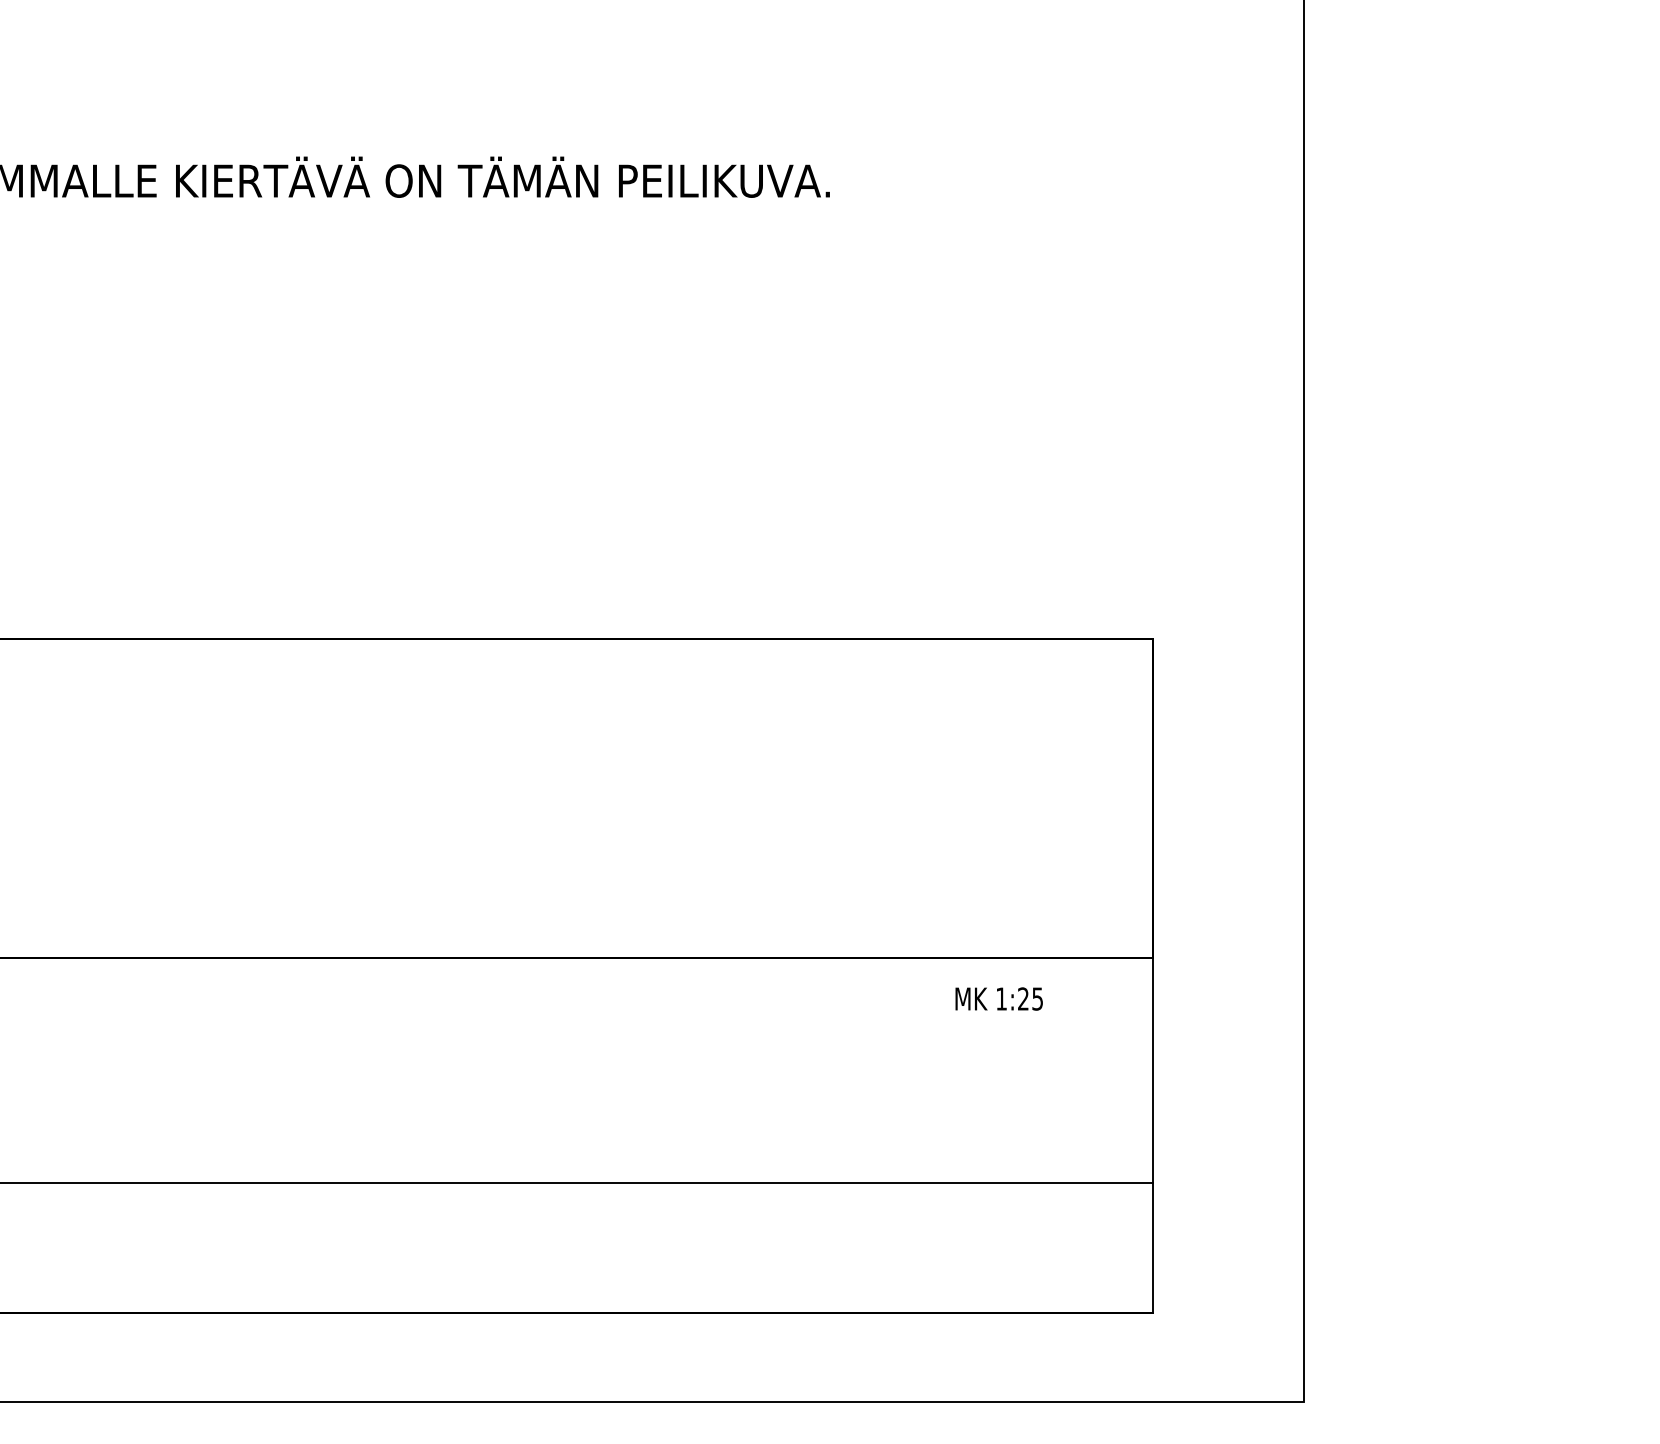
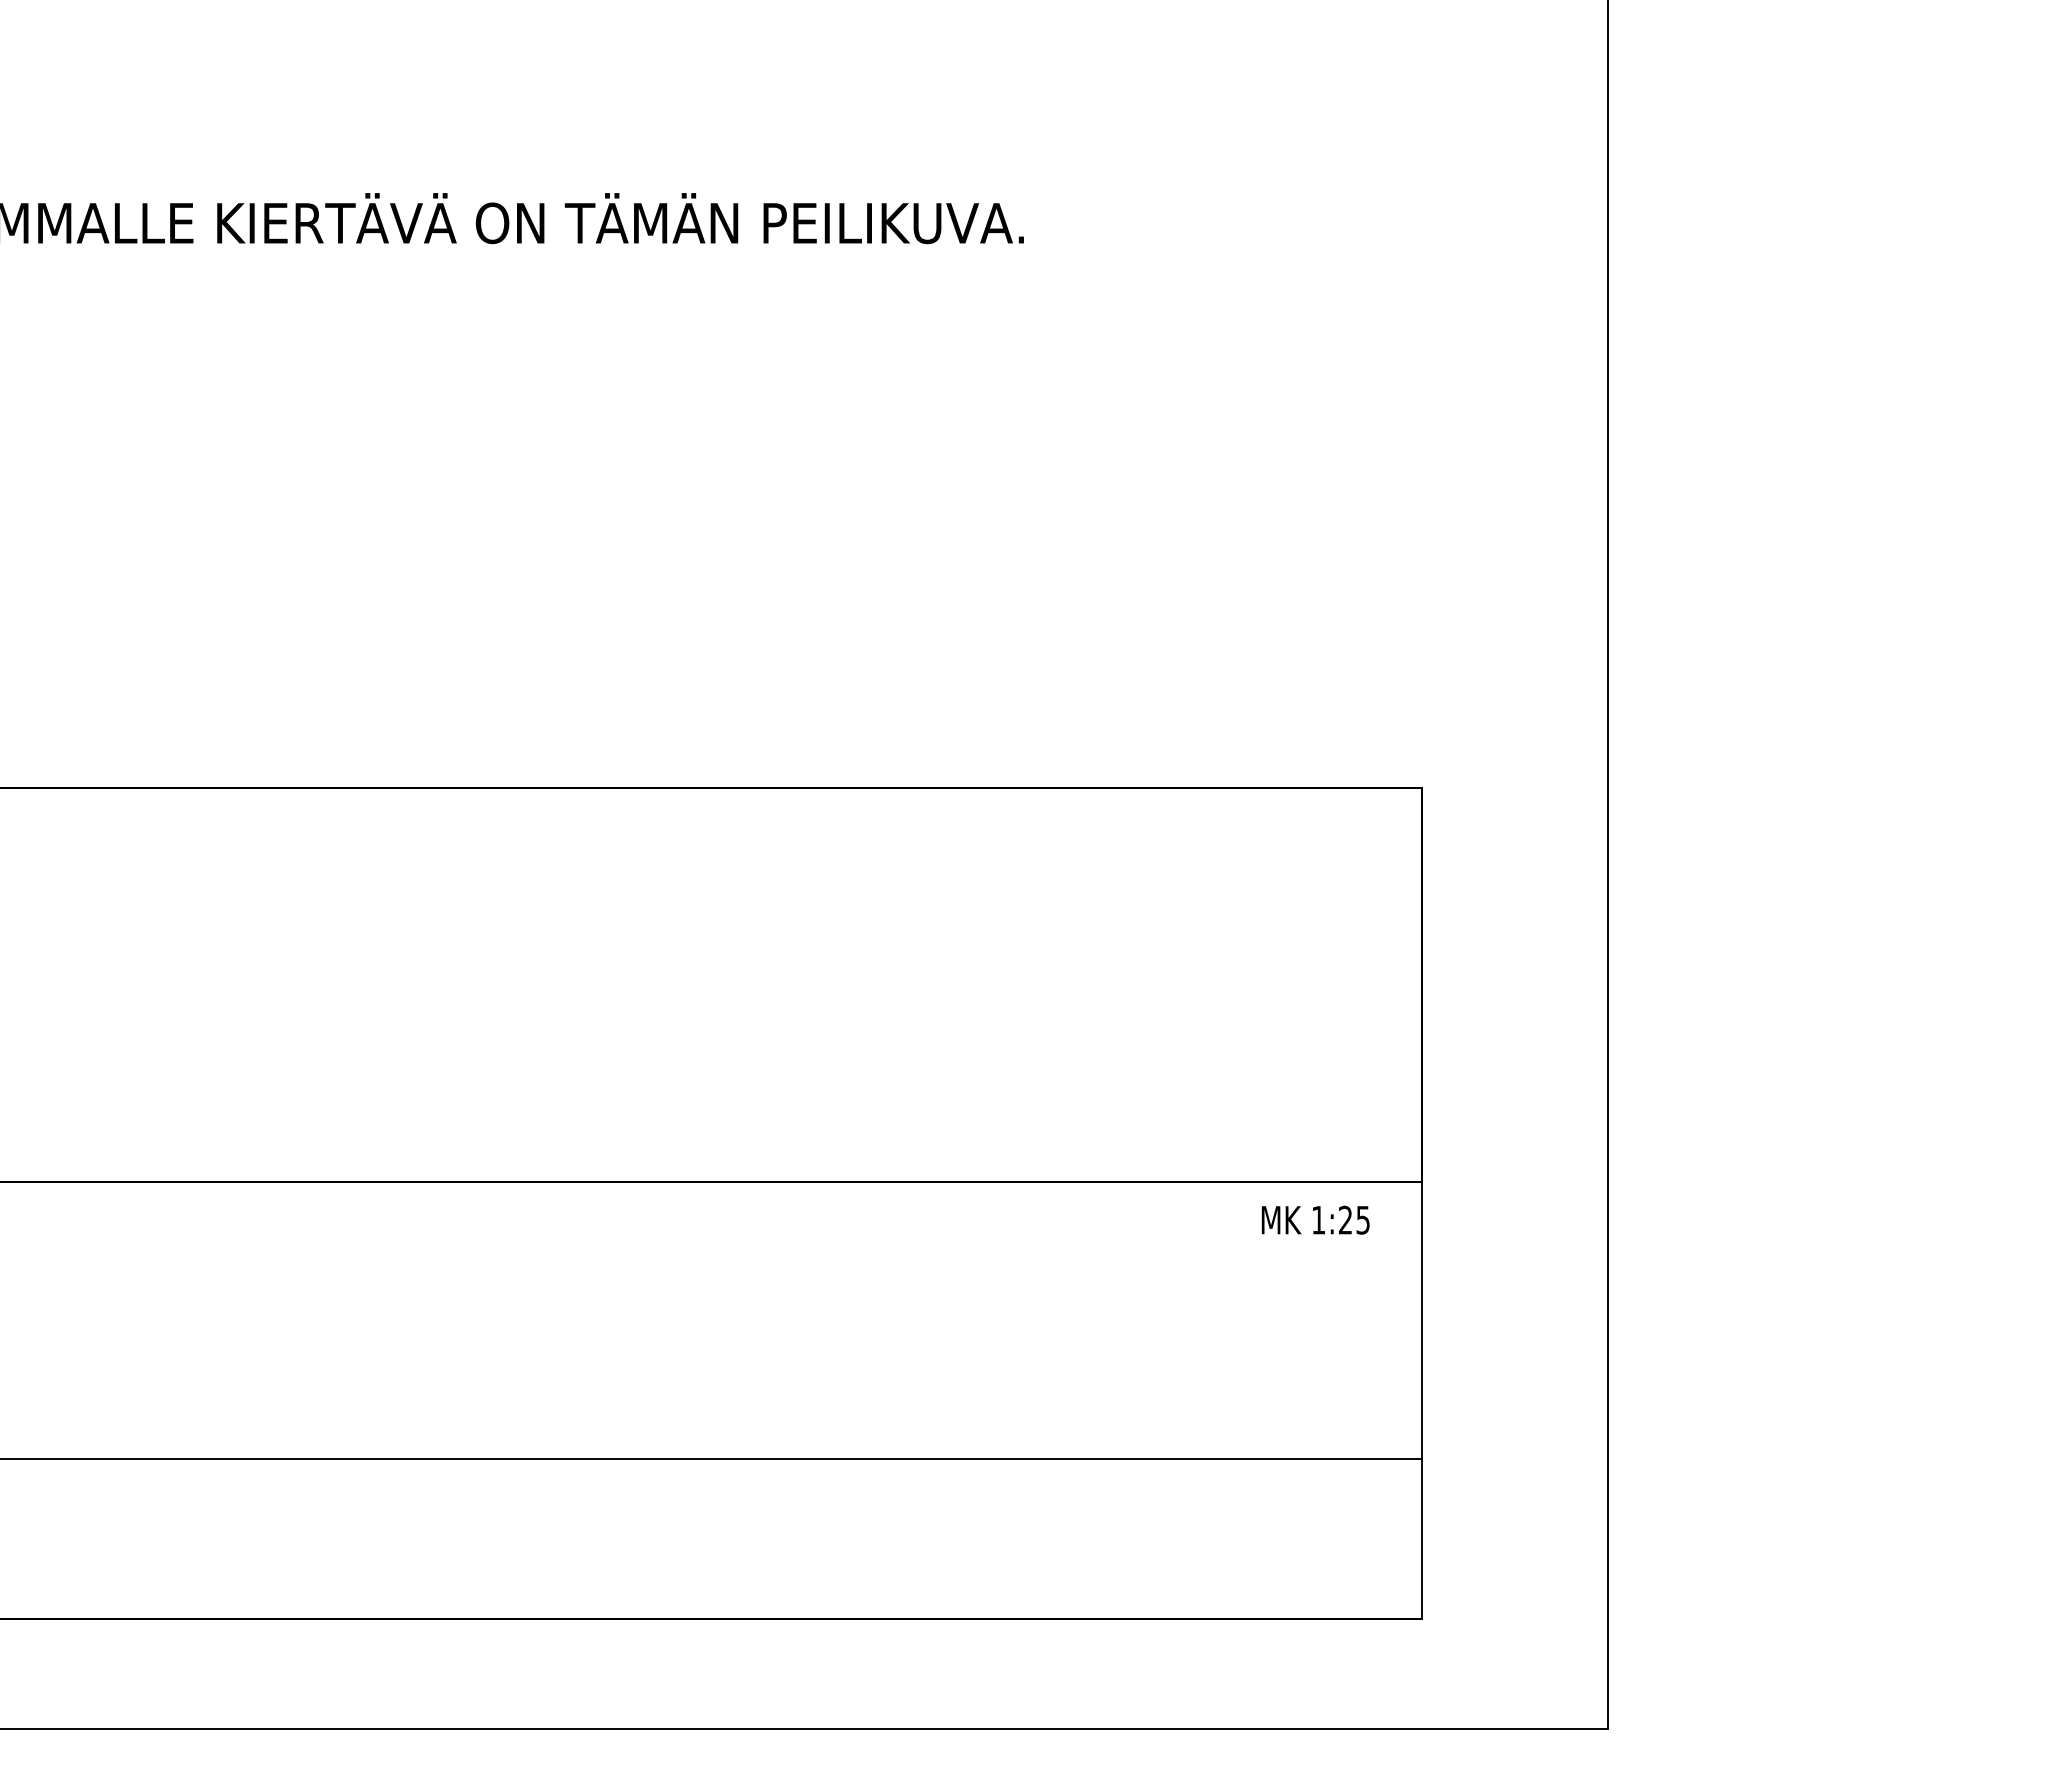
text: (999, 998) -> (1315, 1219), moved

